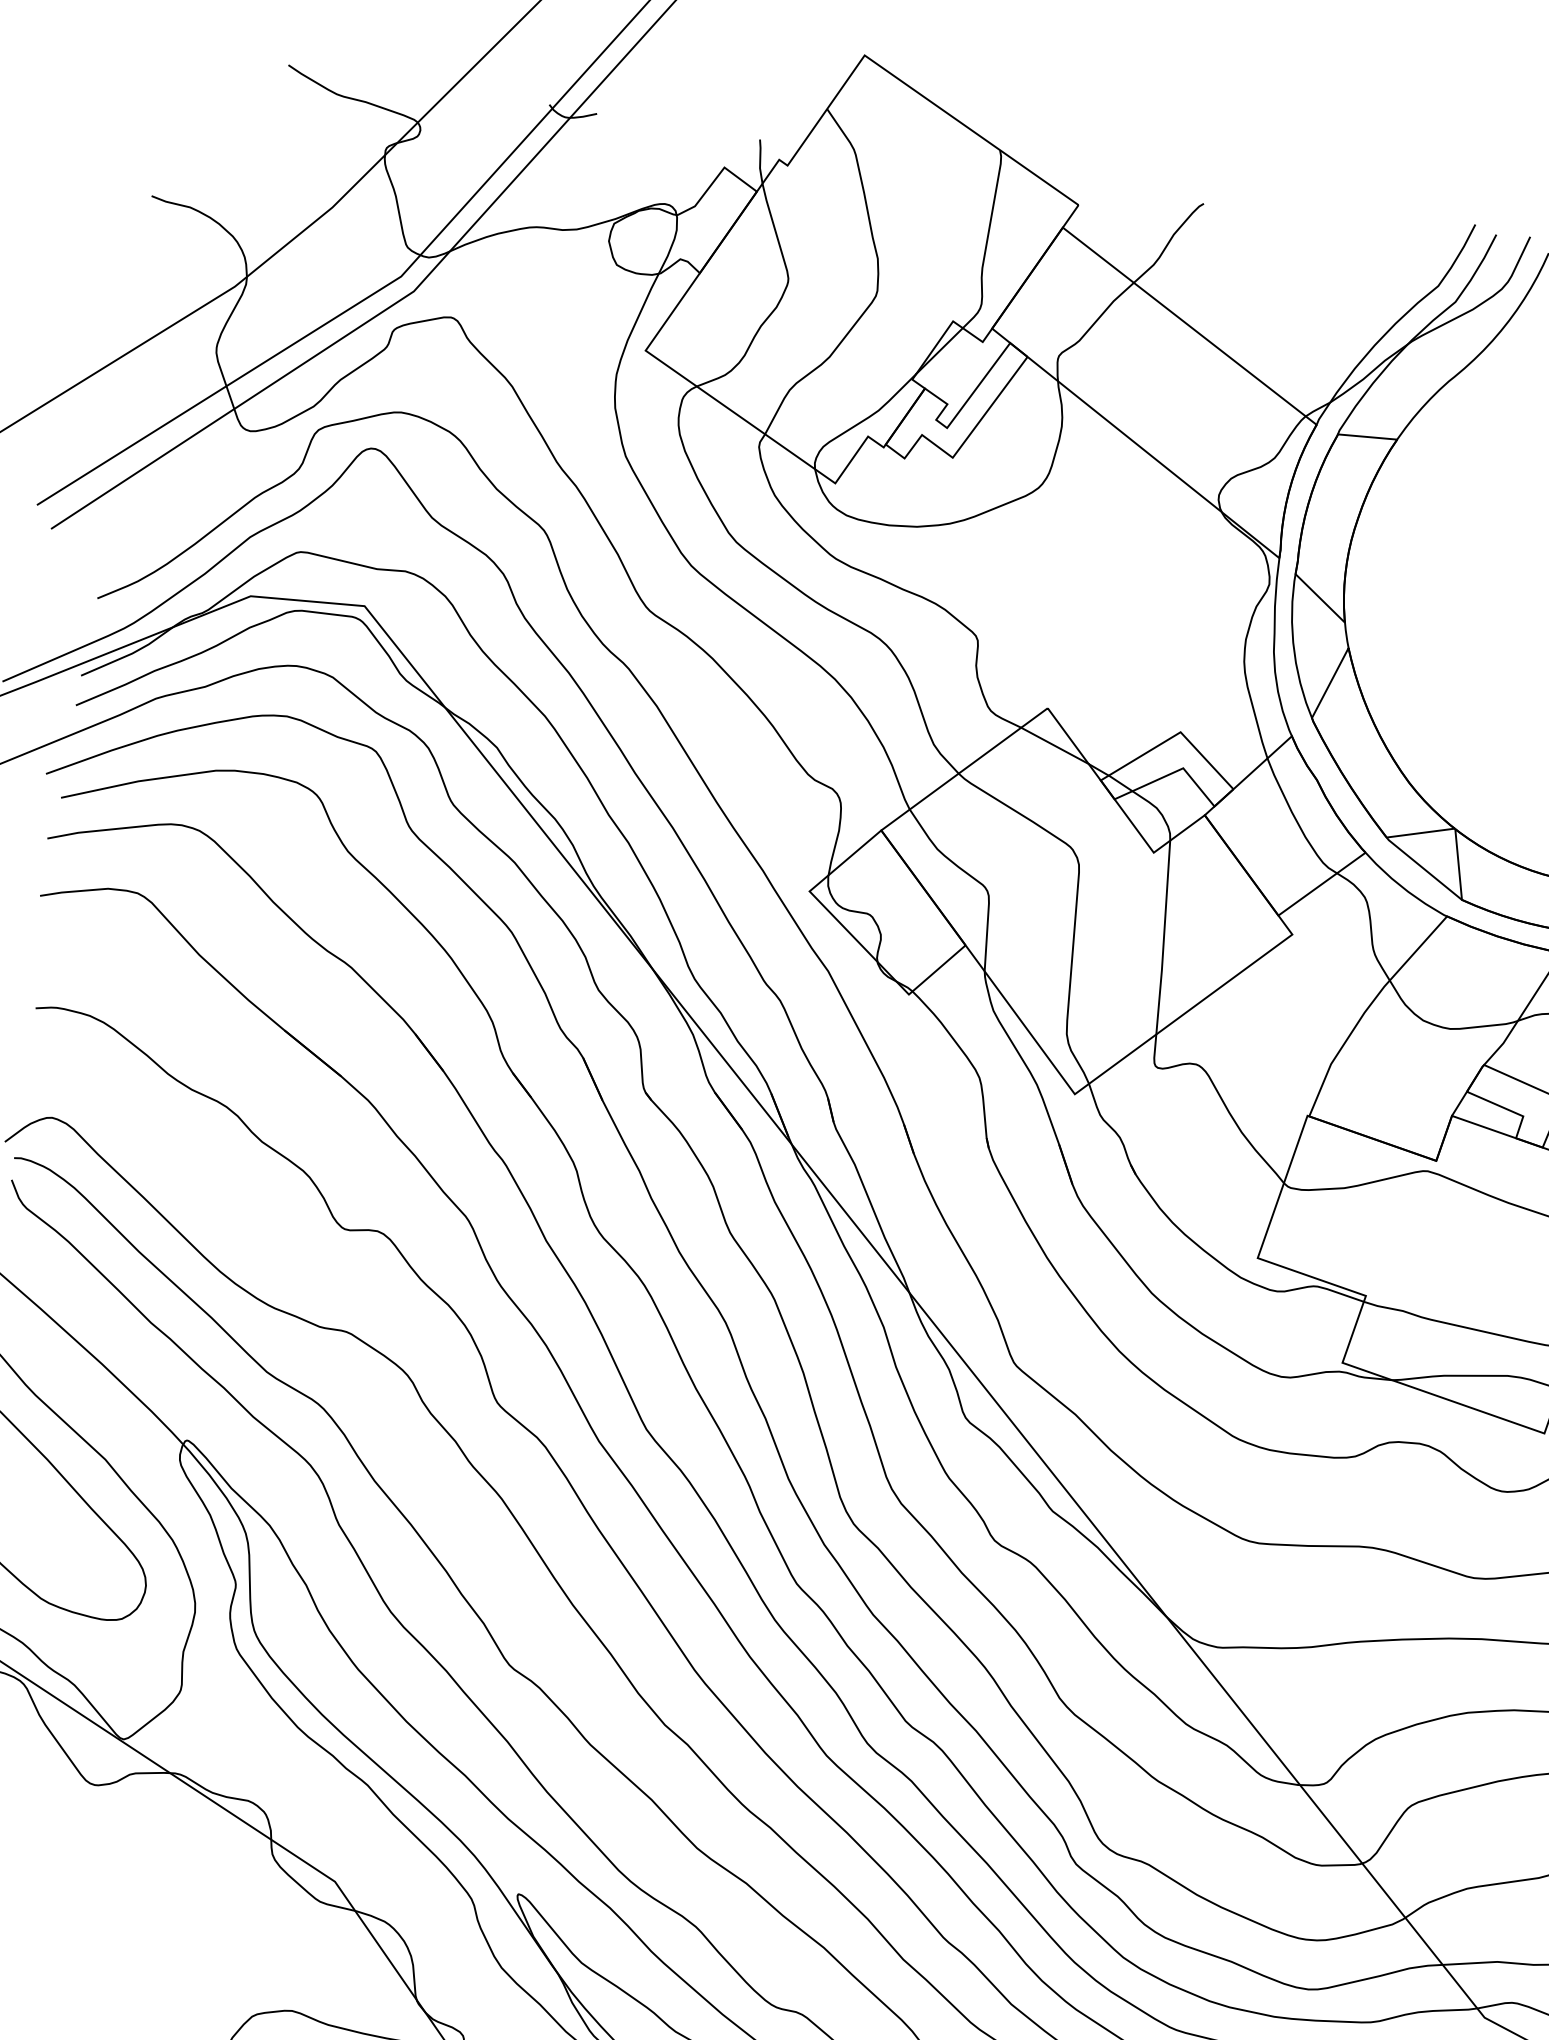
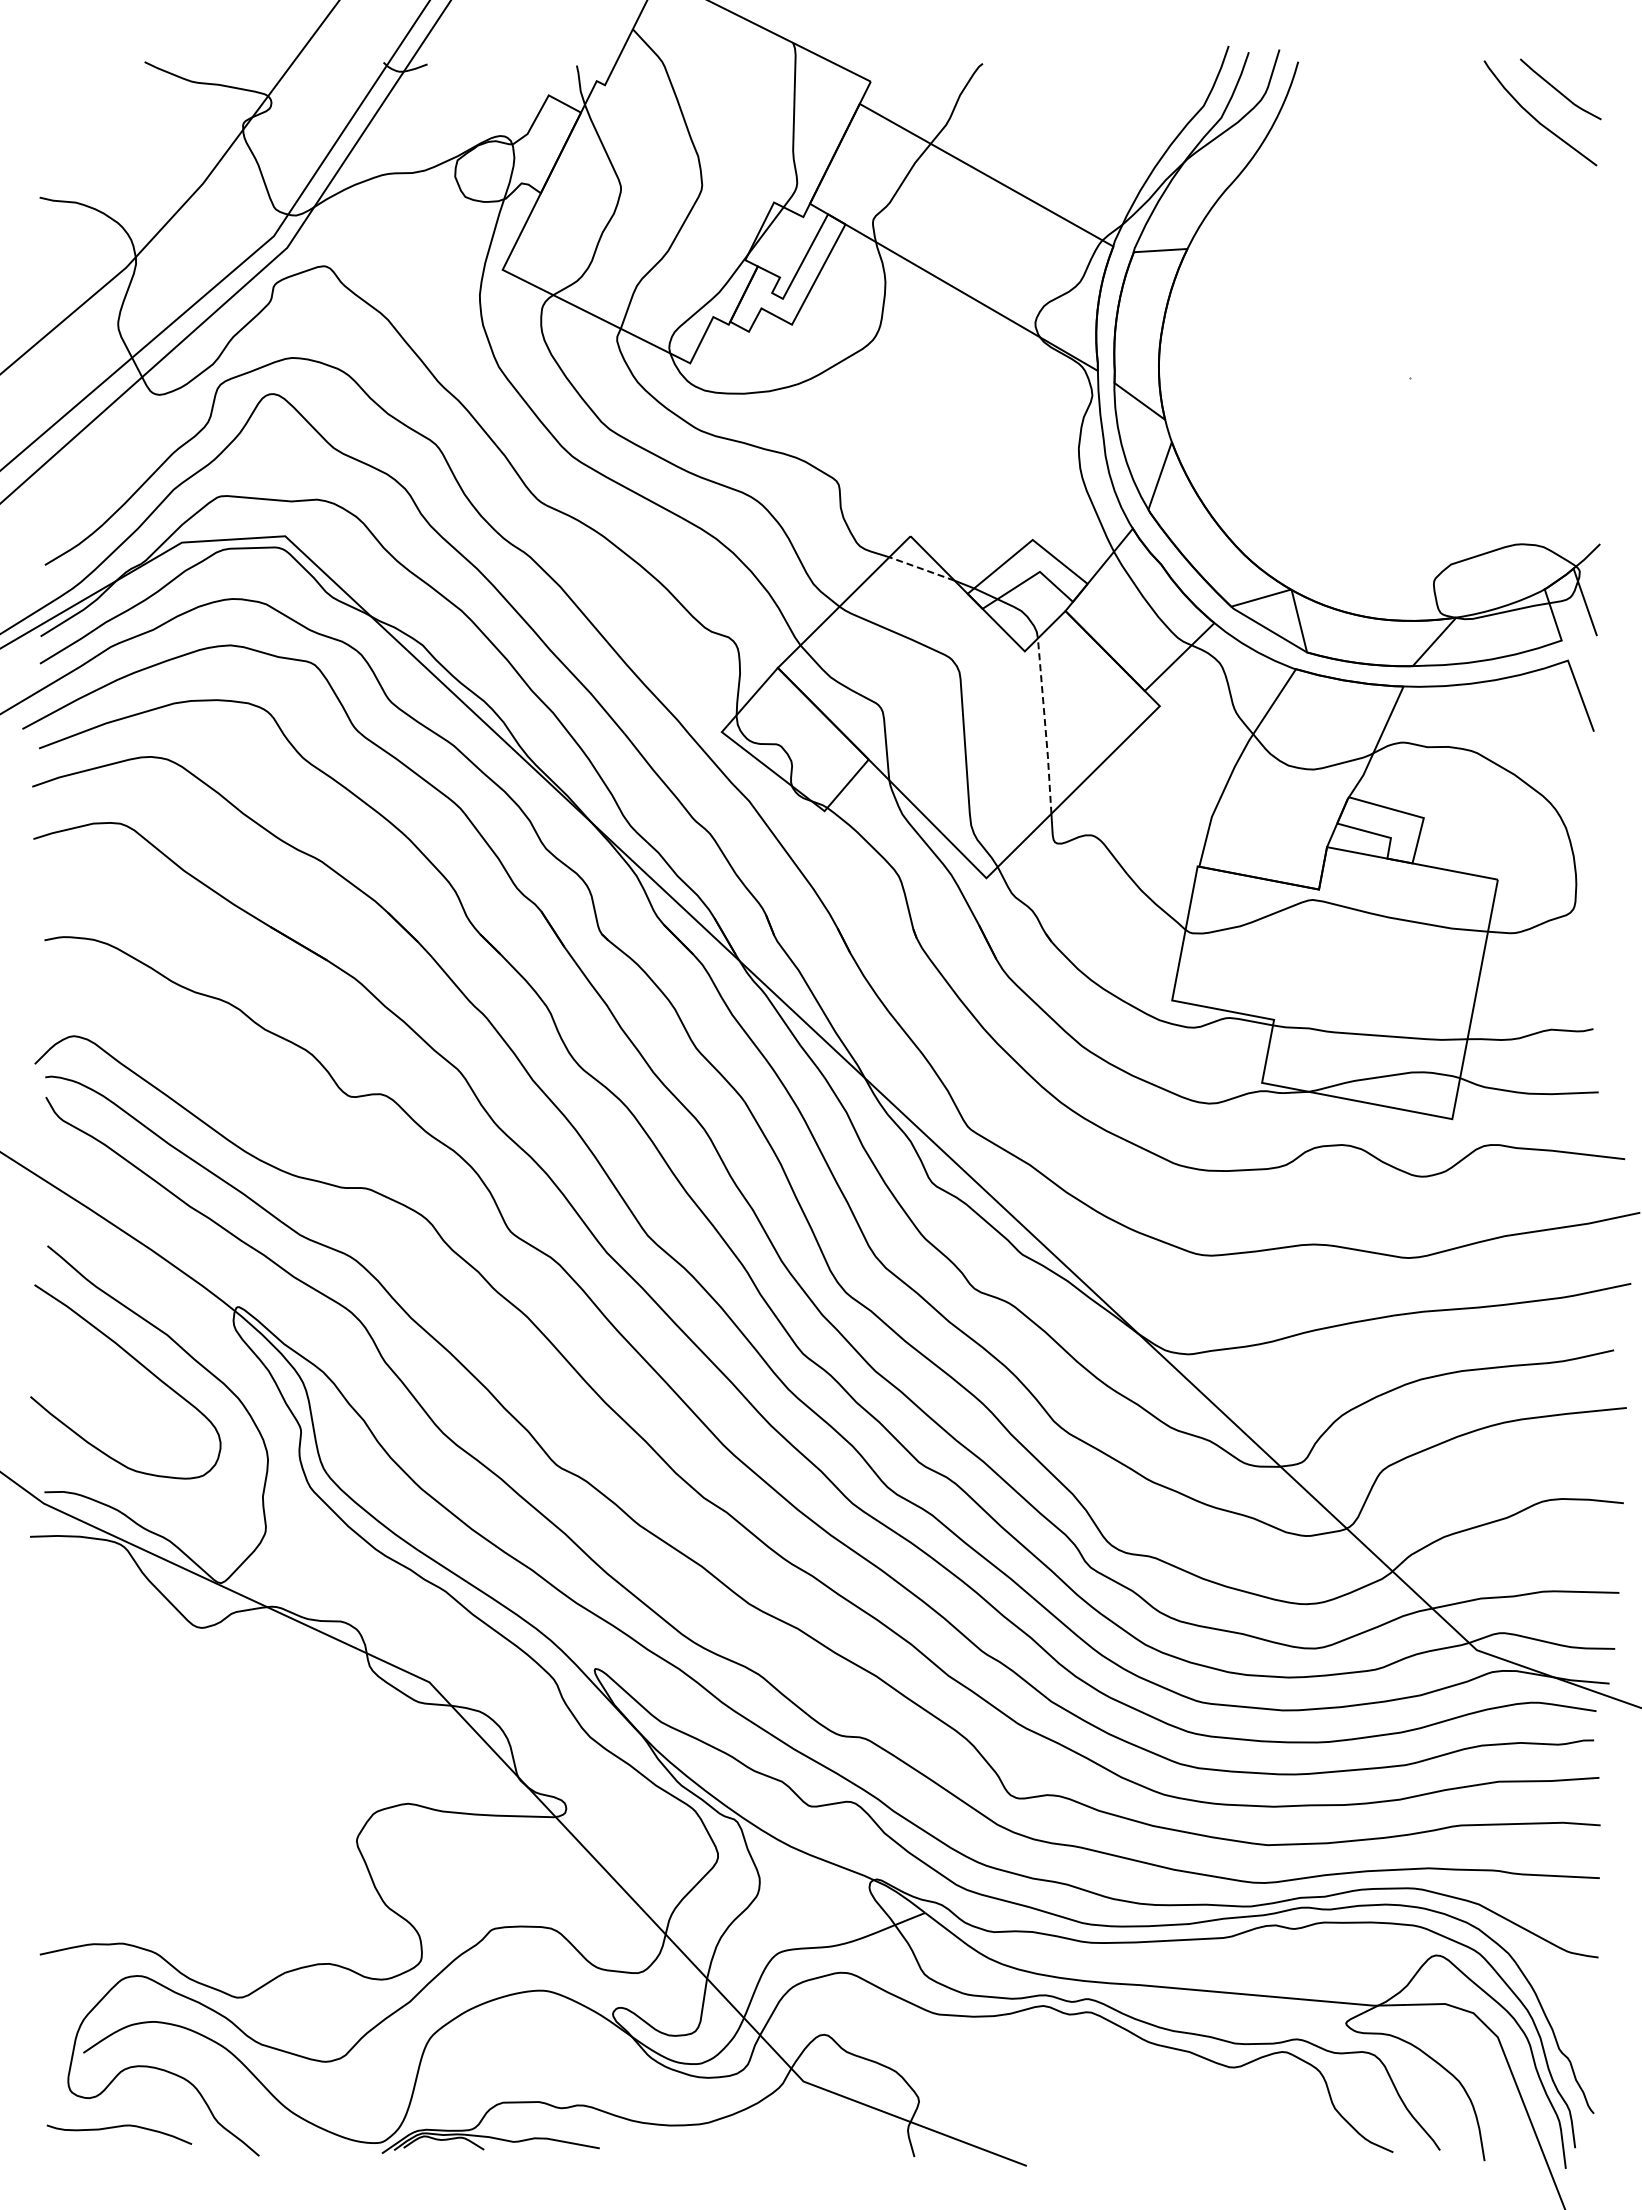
line: (1055, 745) -> (922, 568), solid -> dashed
line: (1163, 939) -> (1045, 727), solid -> dashed

